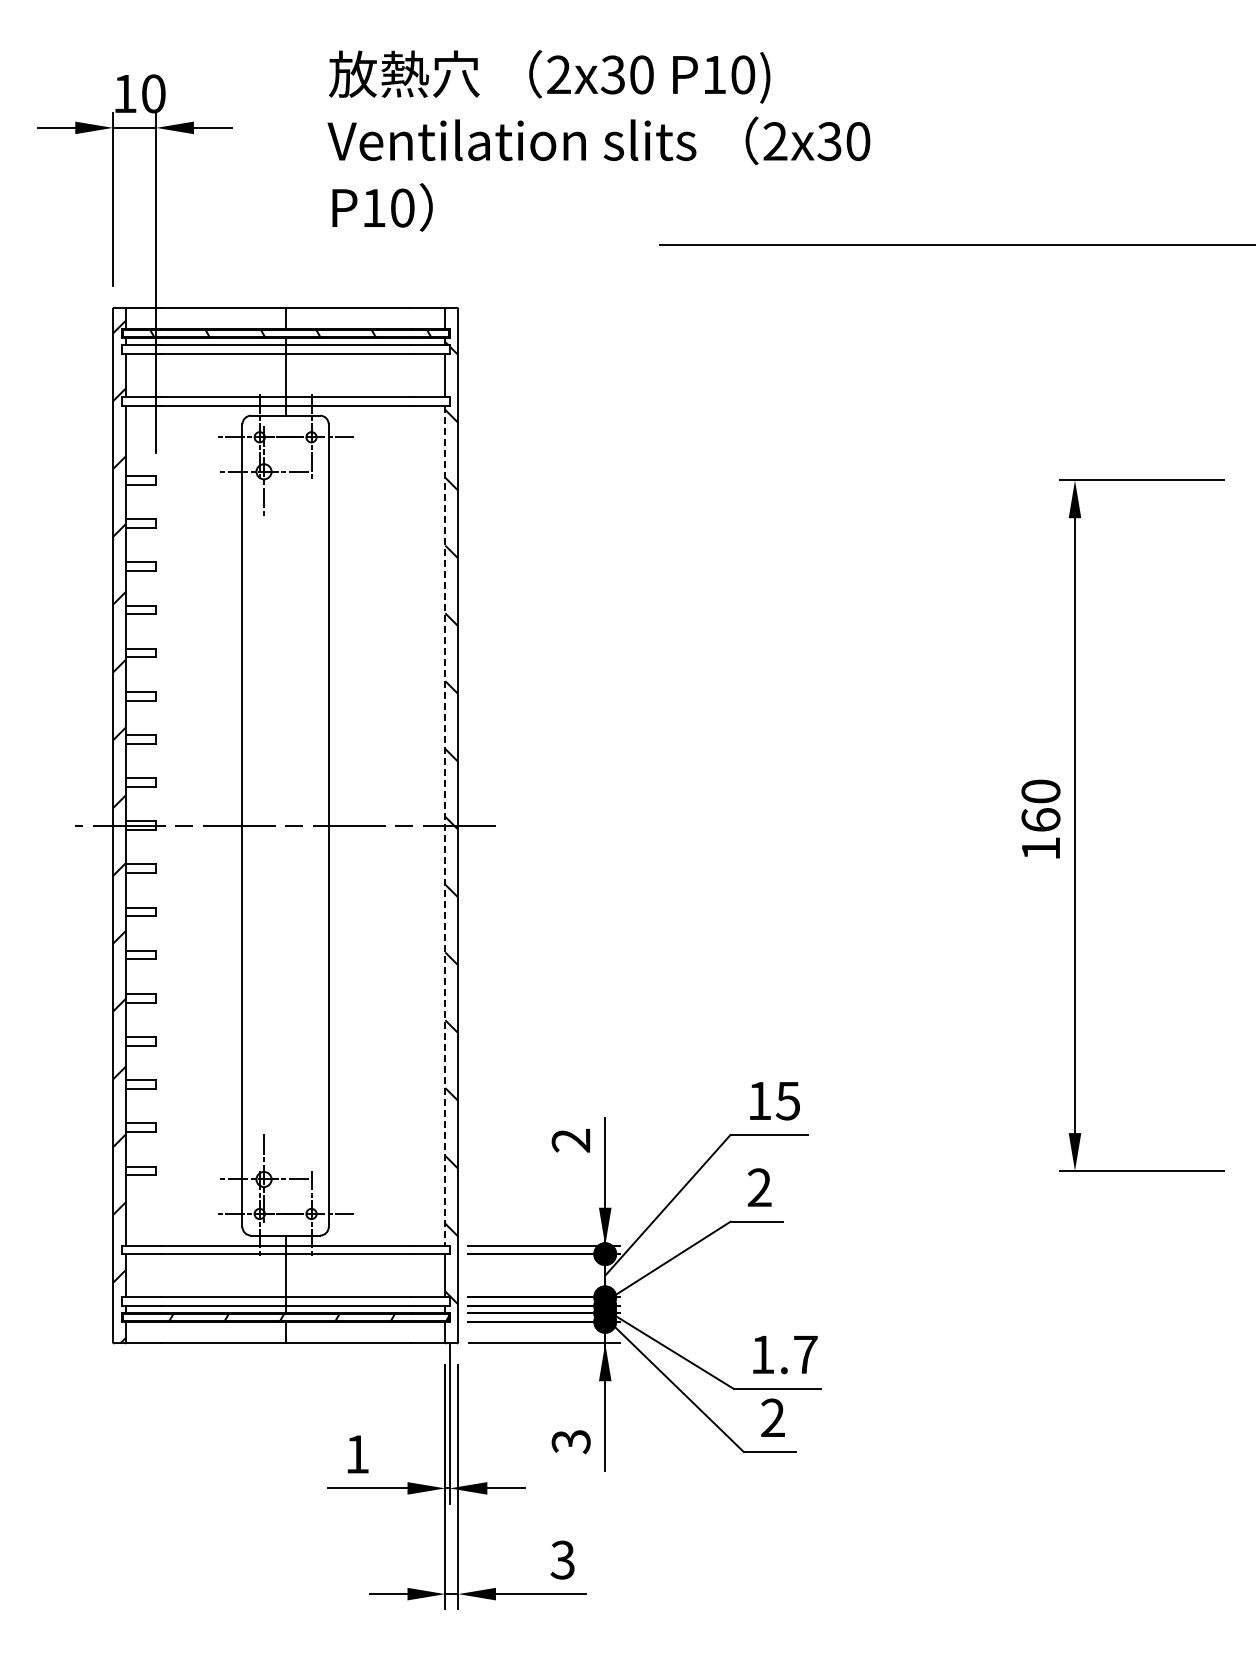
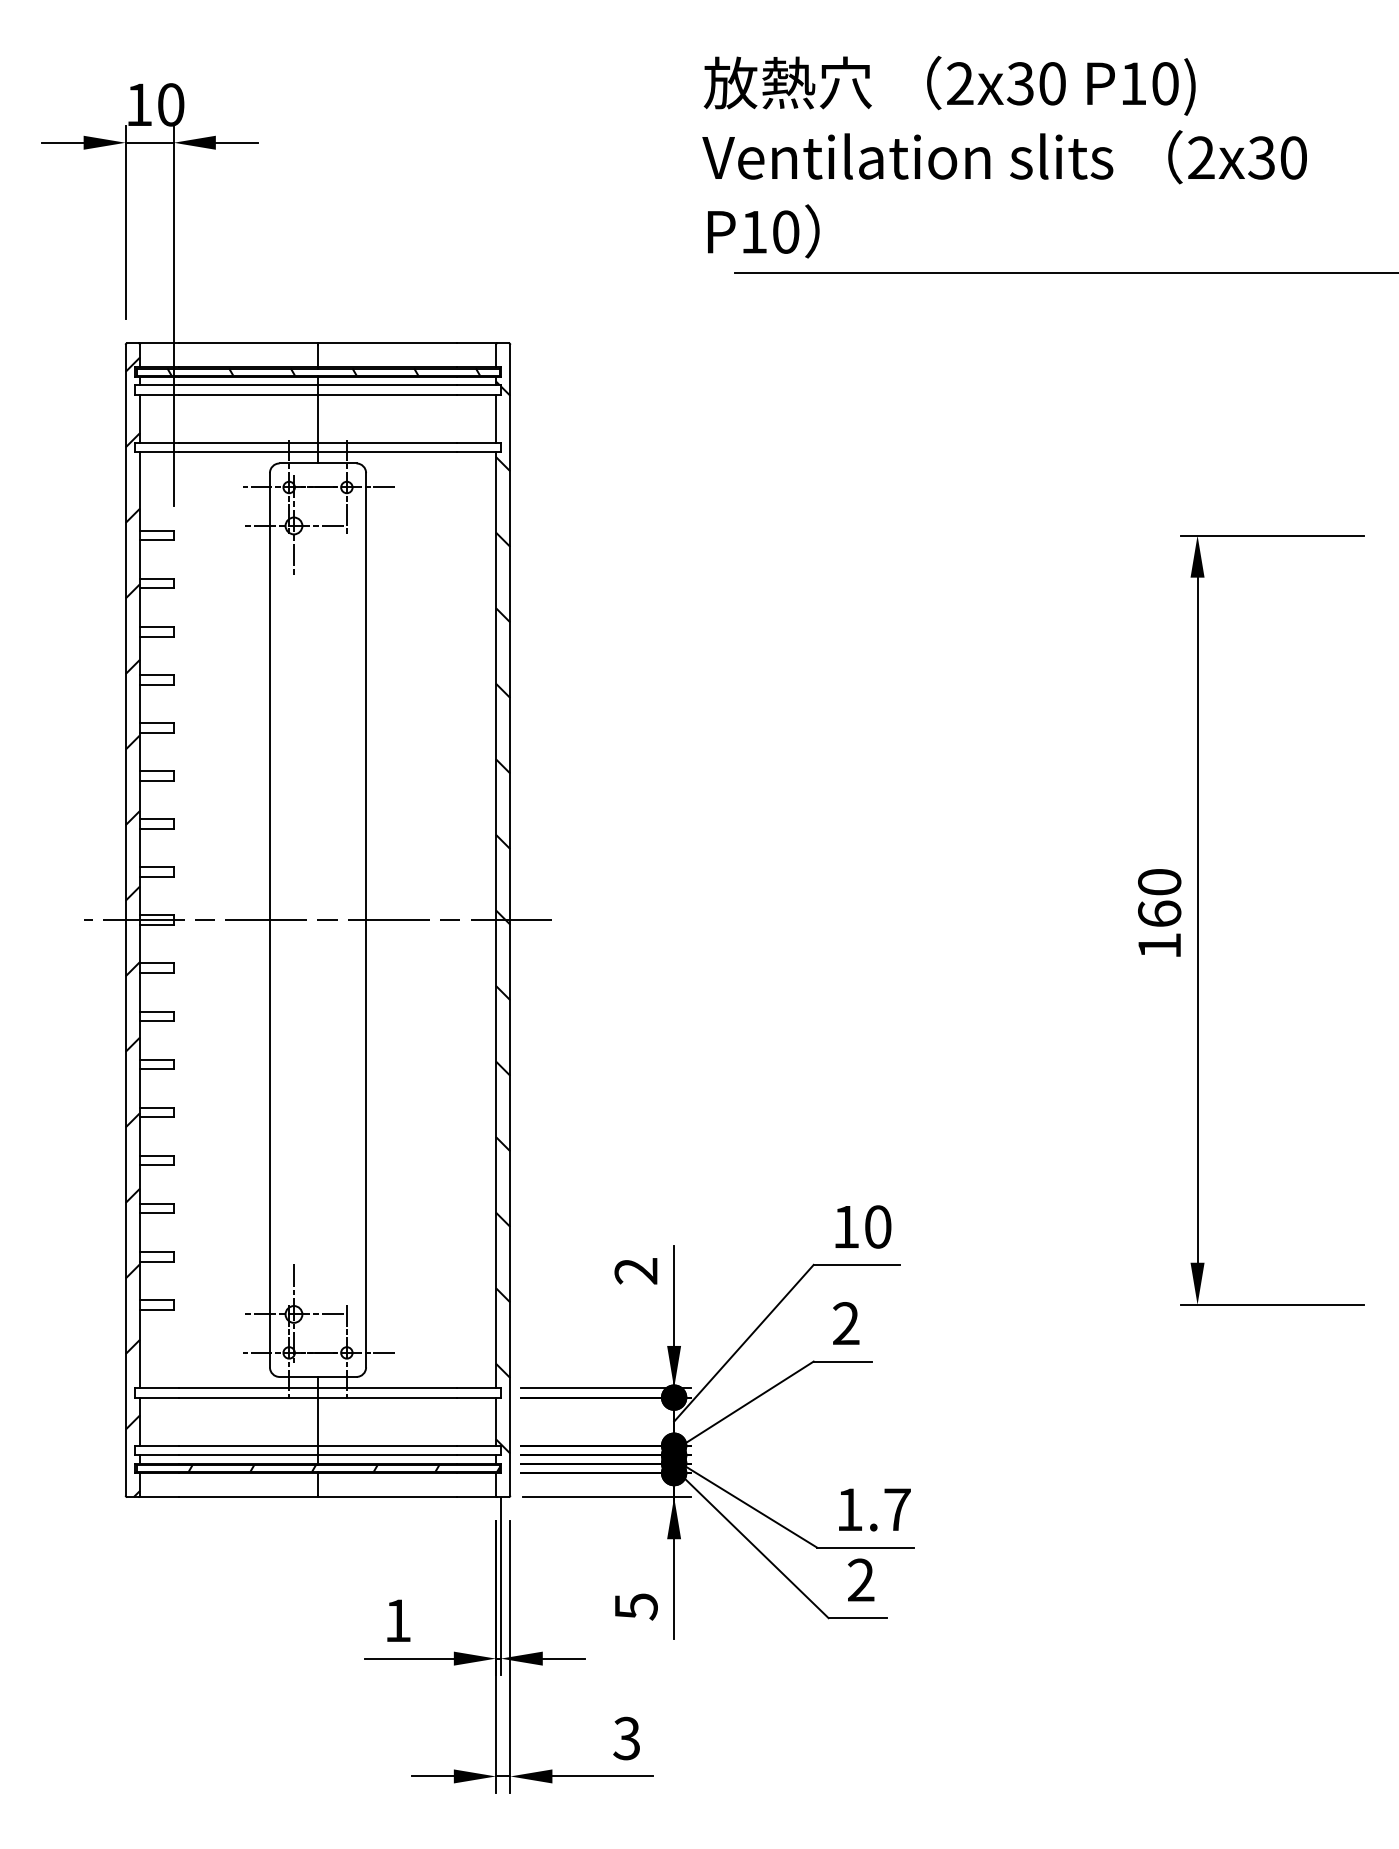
text: (598, 140) -> (1004, 156), moved
line: (445, 825) -> (496, 920), dashed -> solid
text: (787, 1100) -> (877, 1226), 15 -> 10
text: (570, 1441) -> (635, 1606), 3 -> 5

